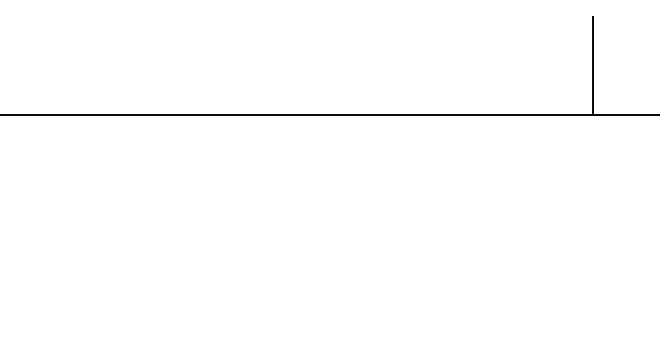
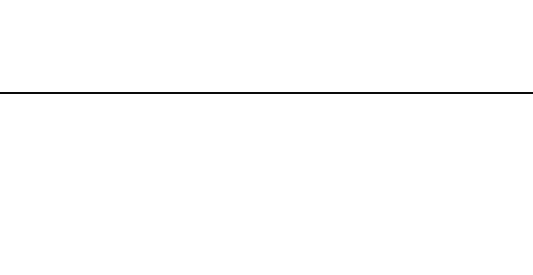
line: (592, 65) -> (478, 52), removed

